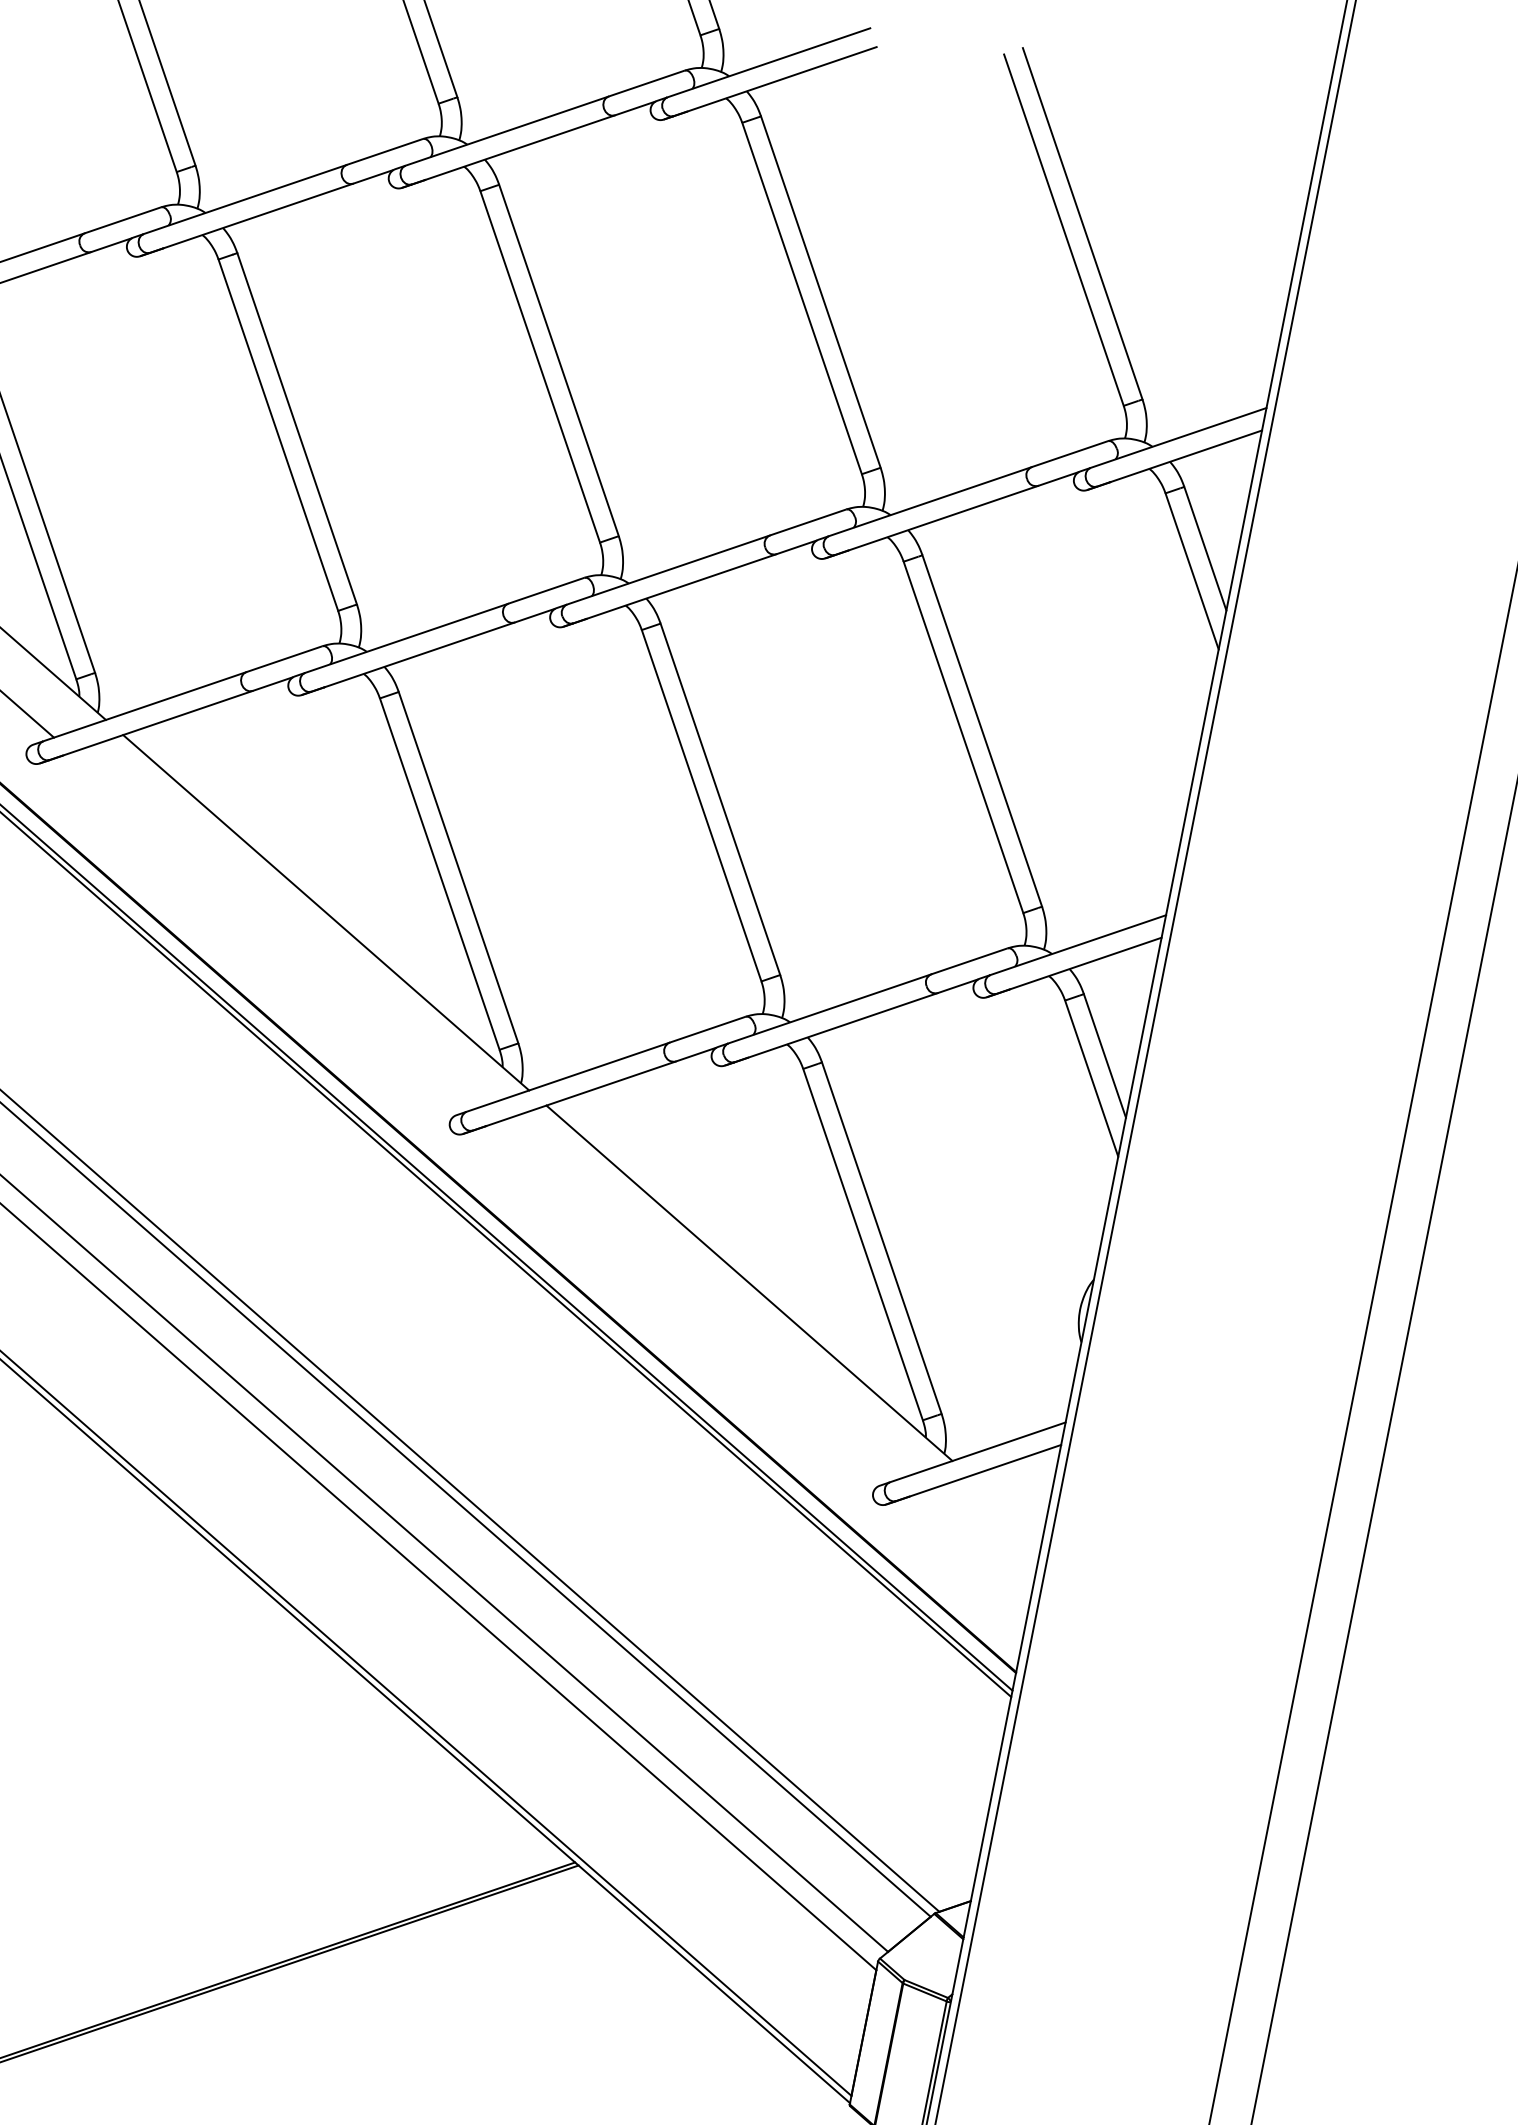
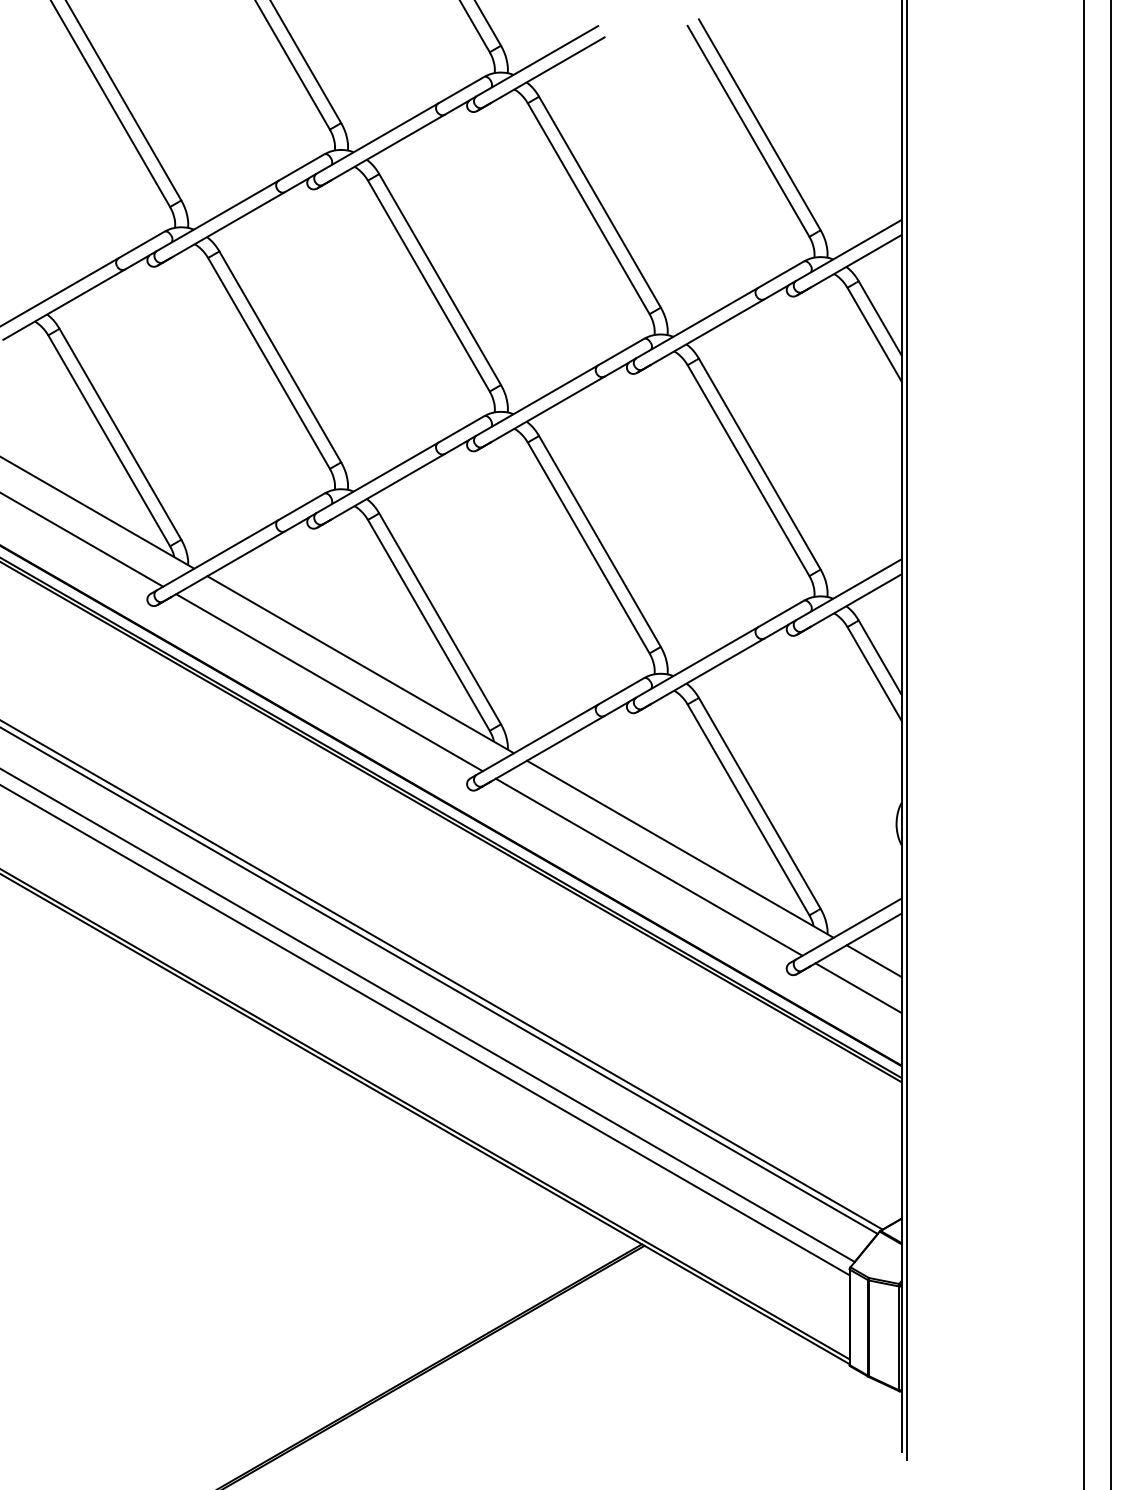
line: (274, 930) -> (329, 682), added
line: (696, 1299) -> (648, 866), added
line: (1005, 1508) -> (873, 961), added
line: (974, 1542) -> (858, 987), added

